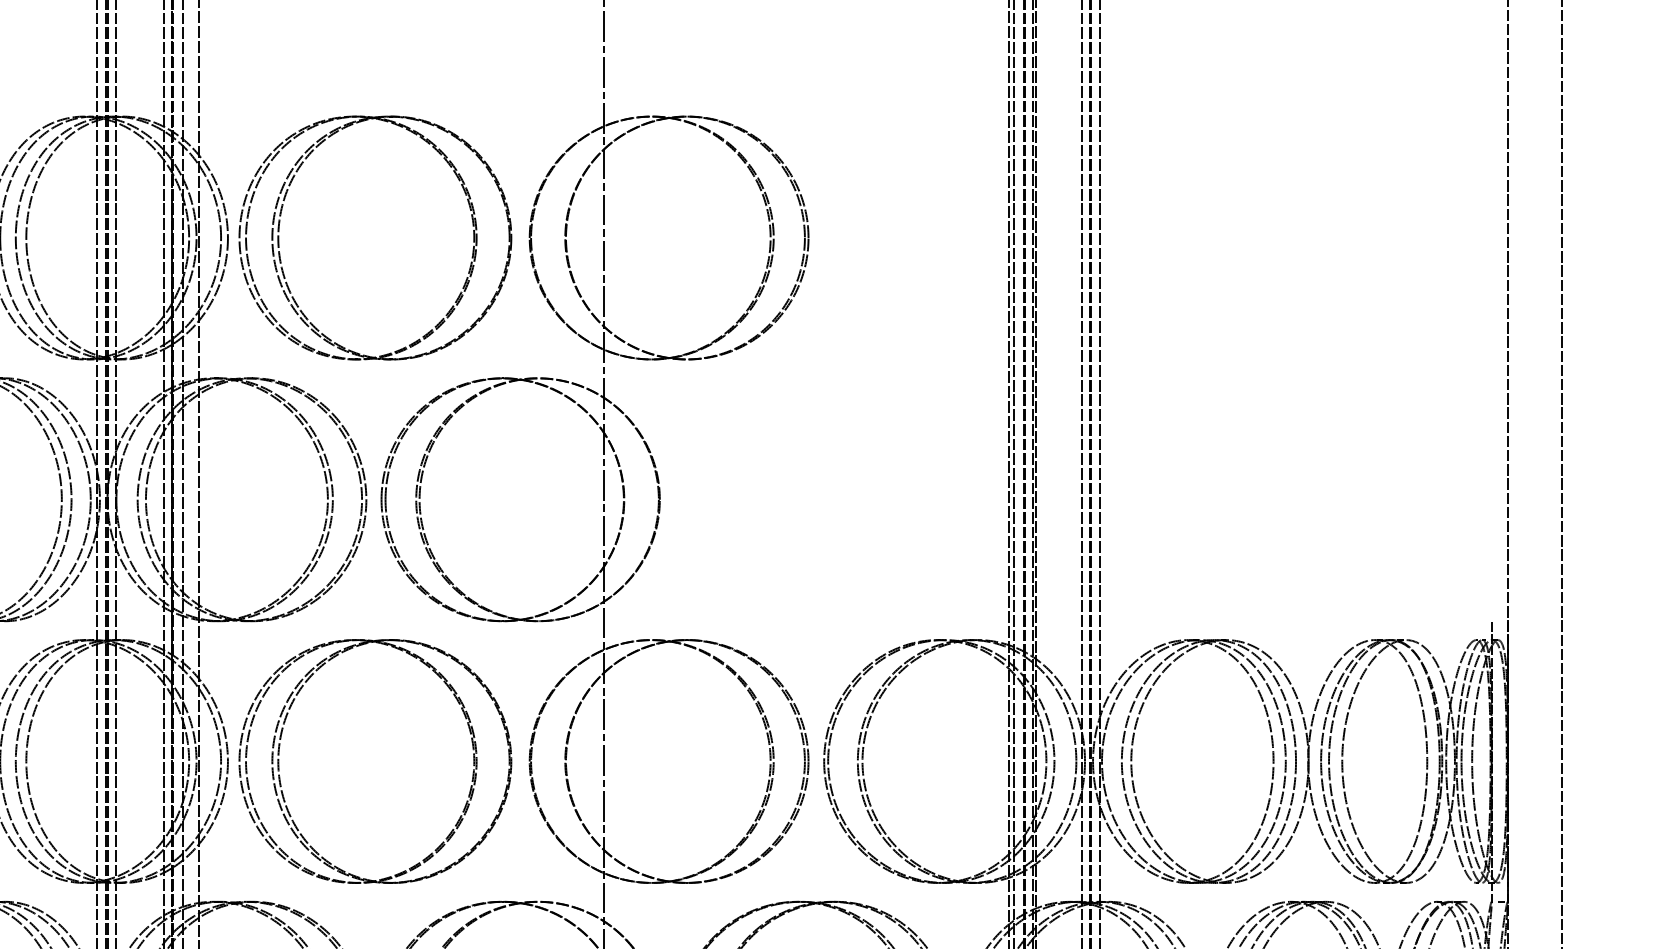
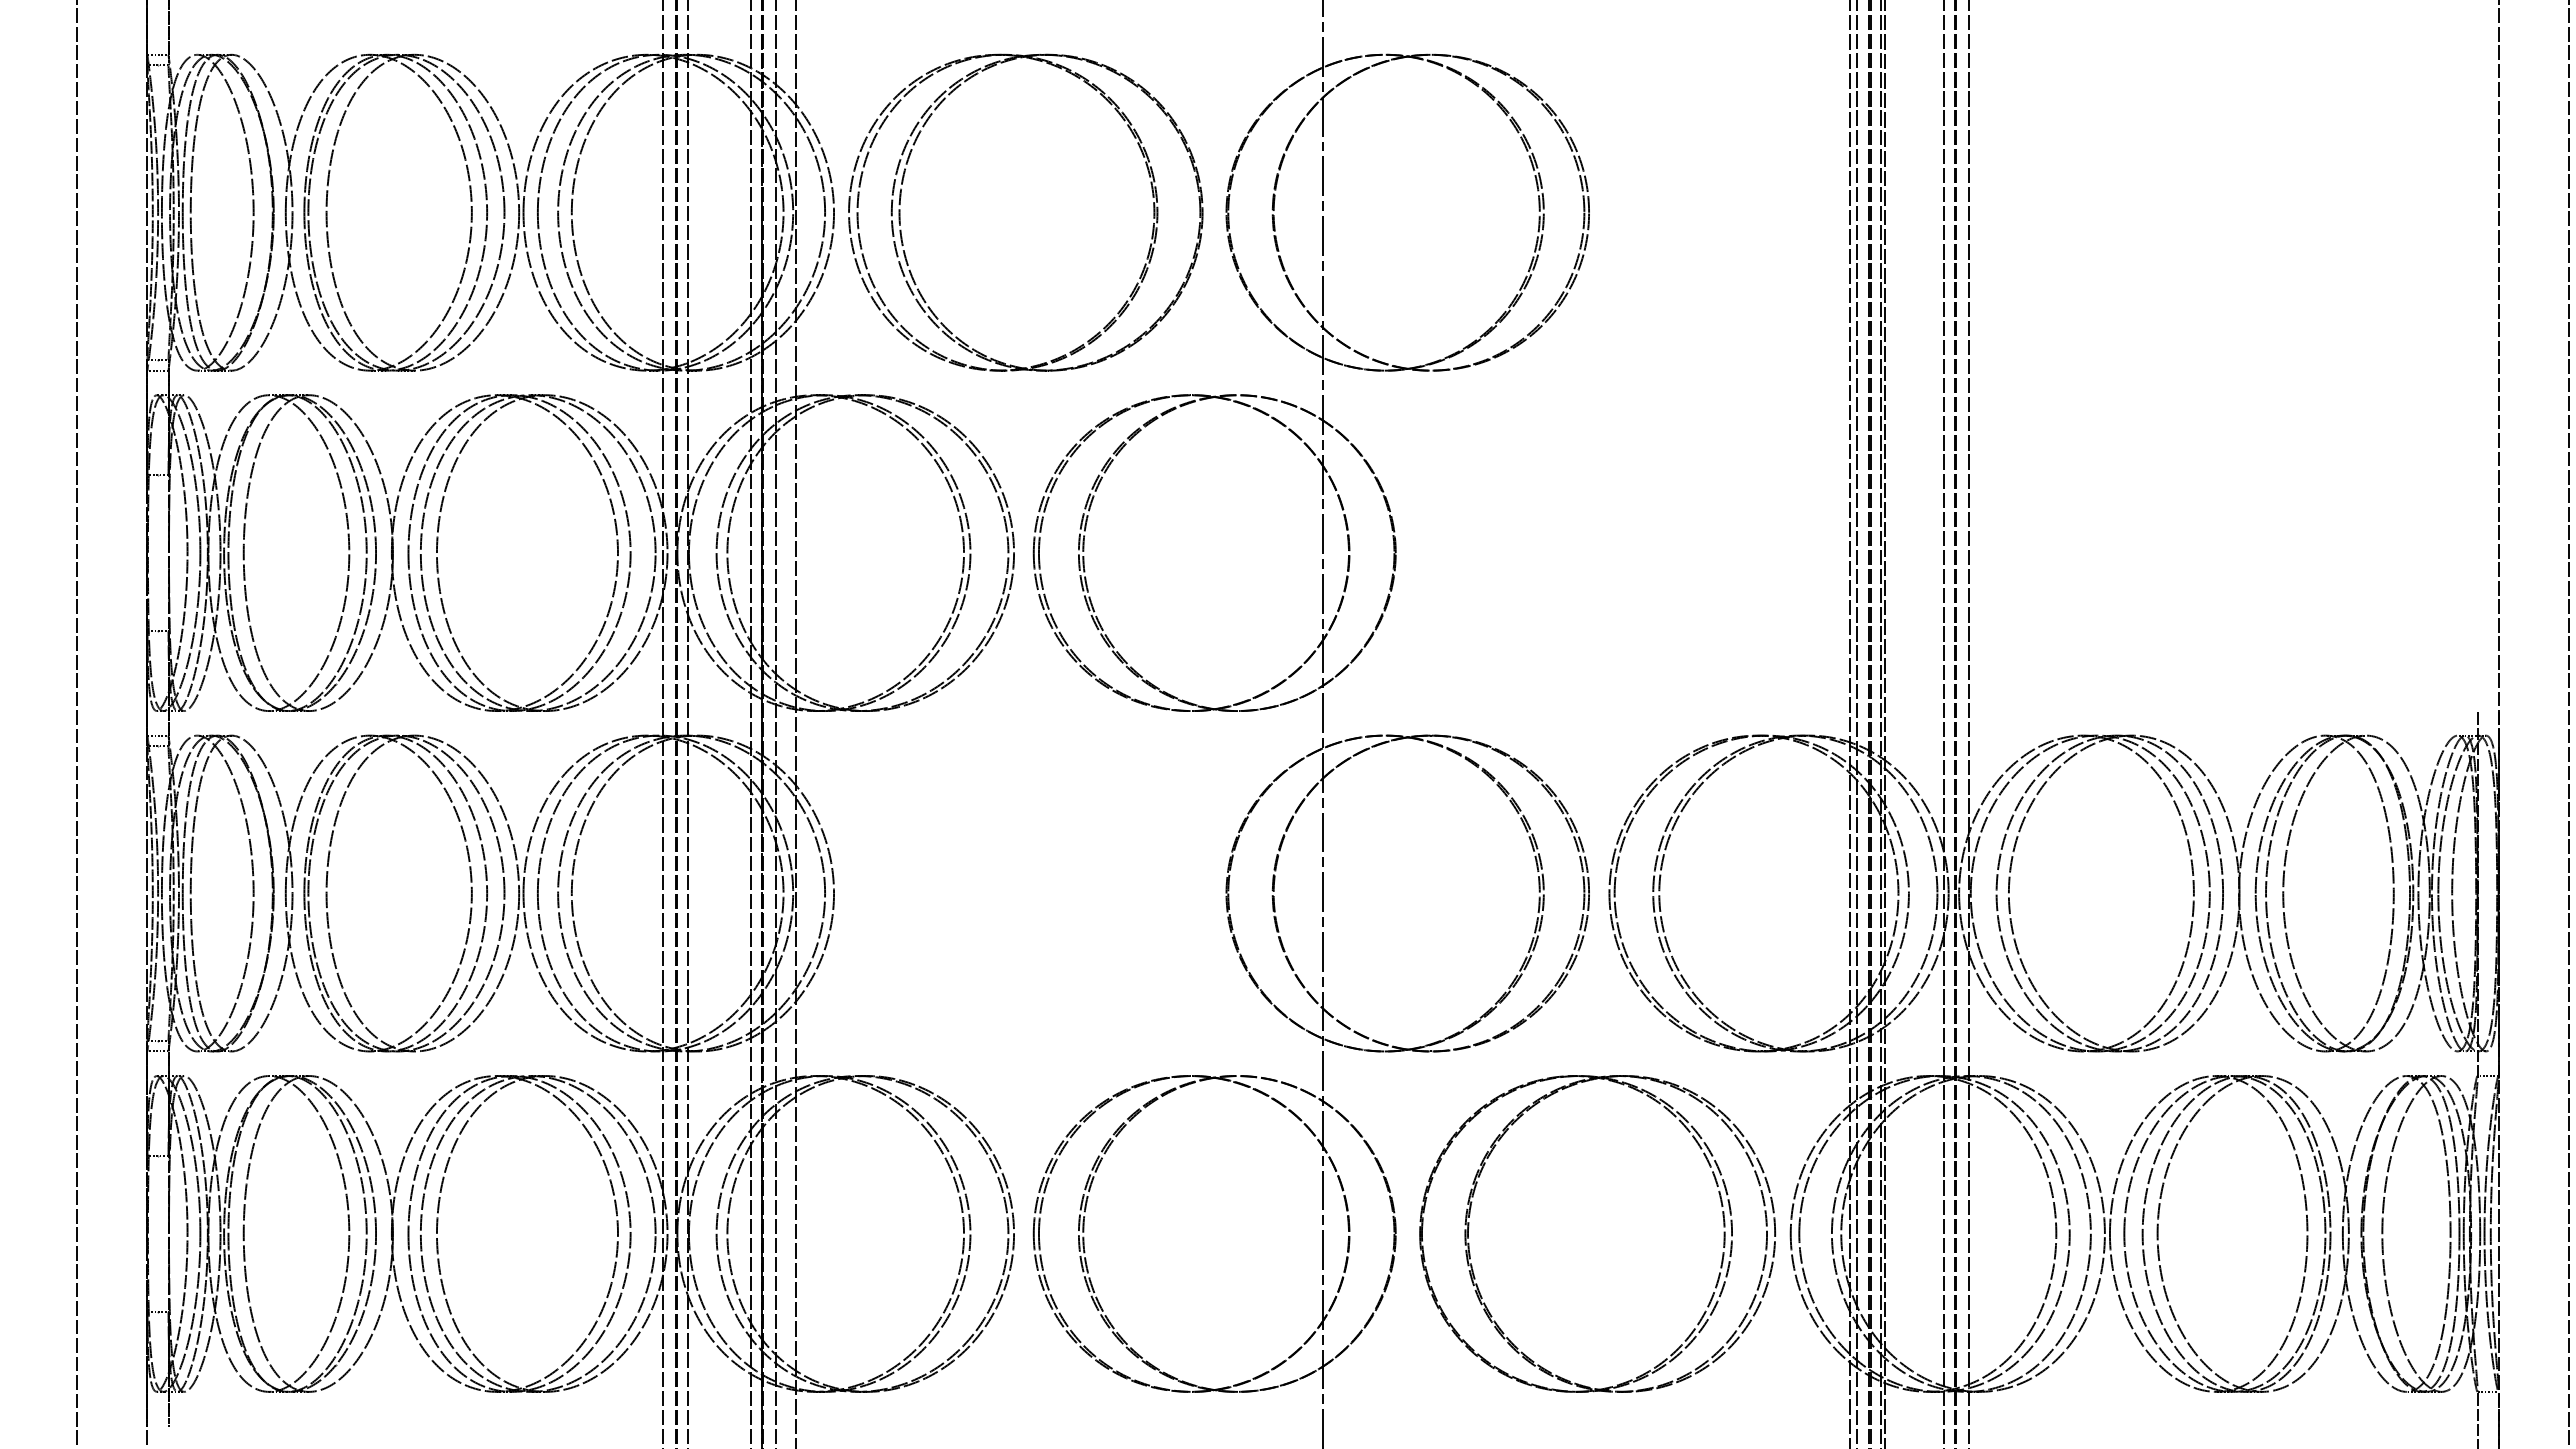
part: (279, 749) -> (901, 878), removed

